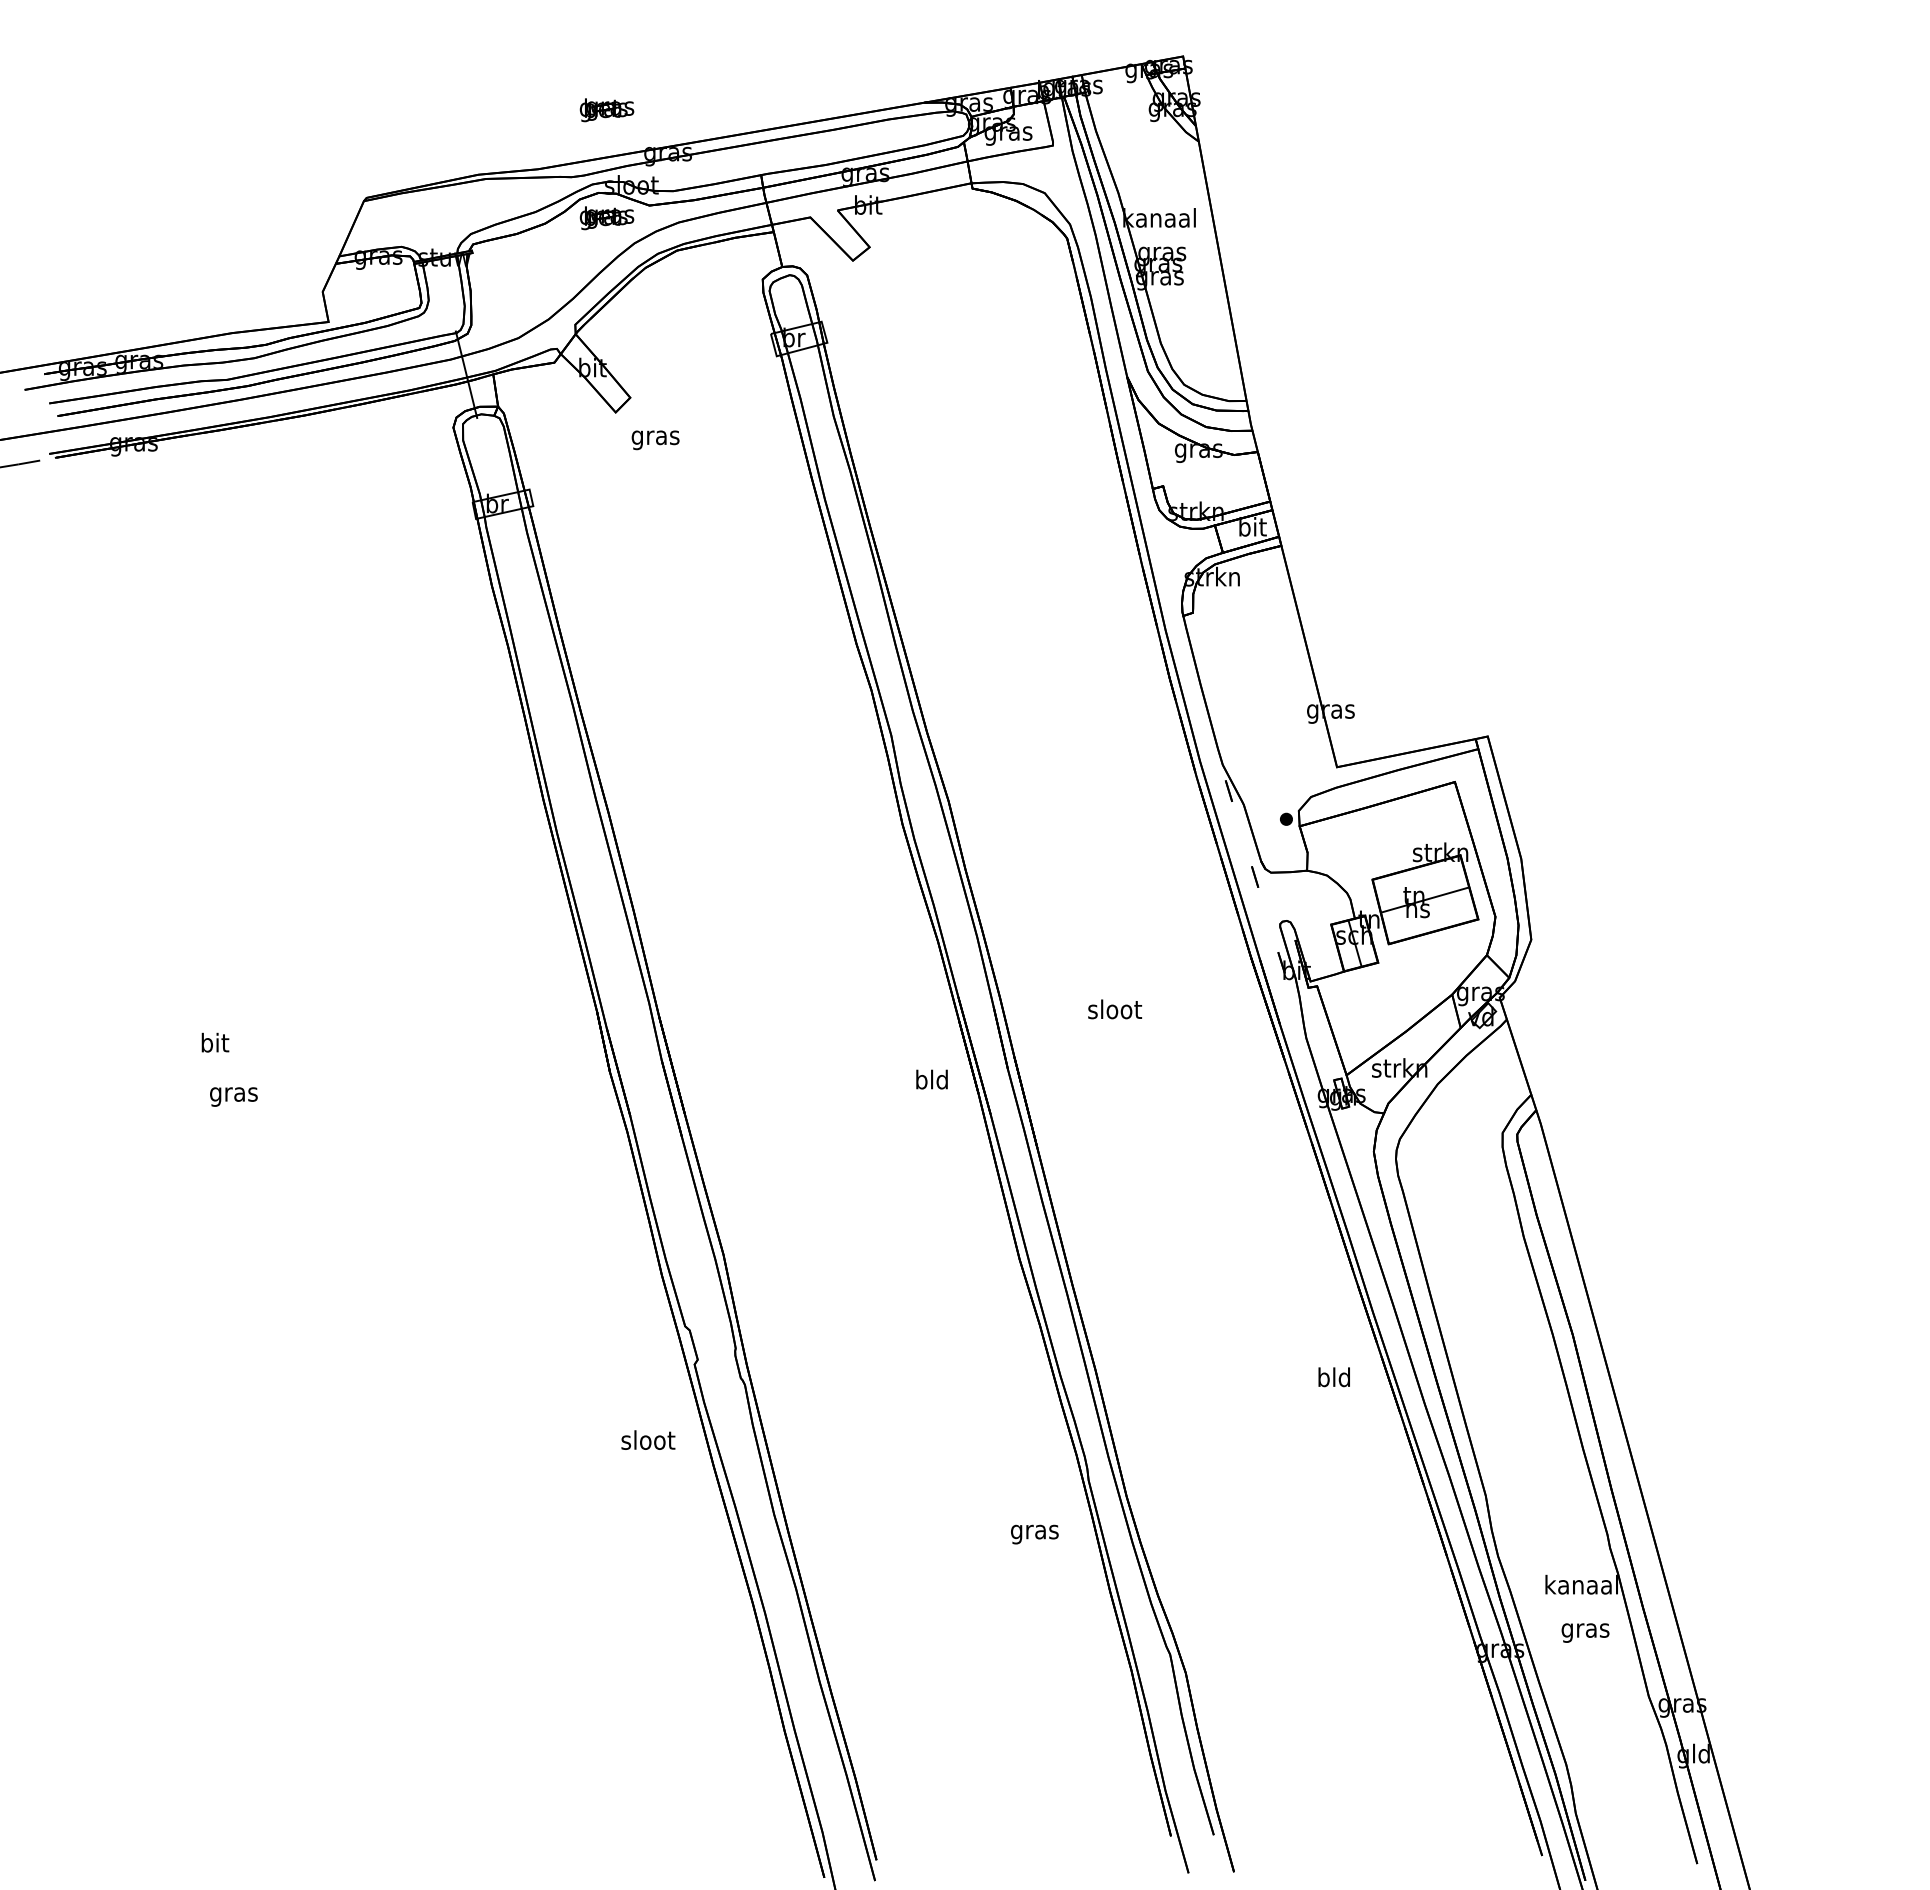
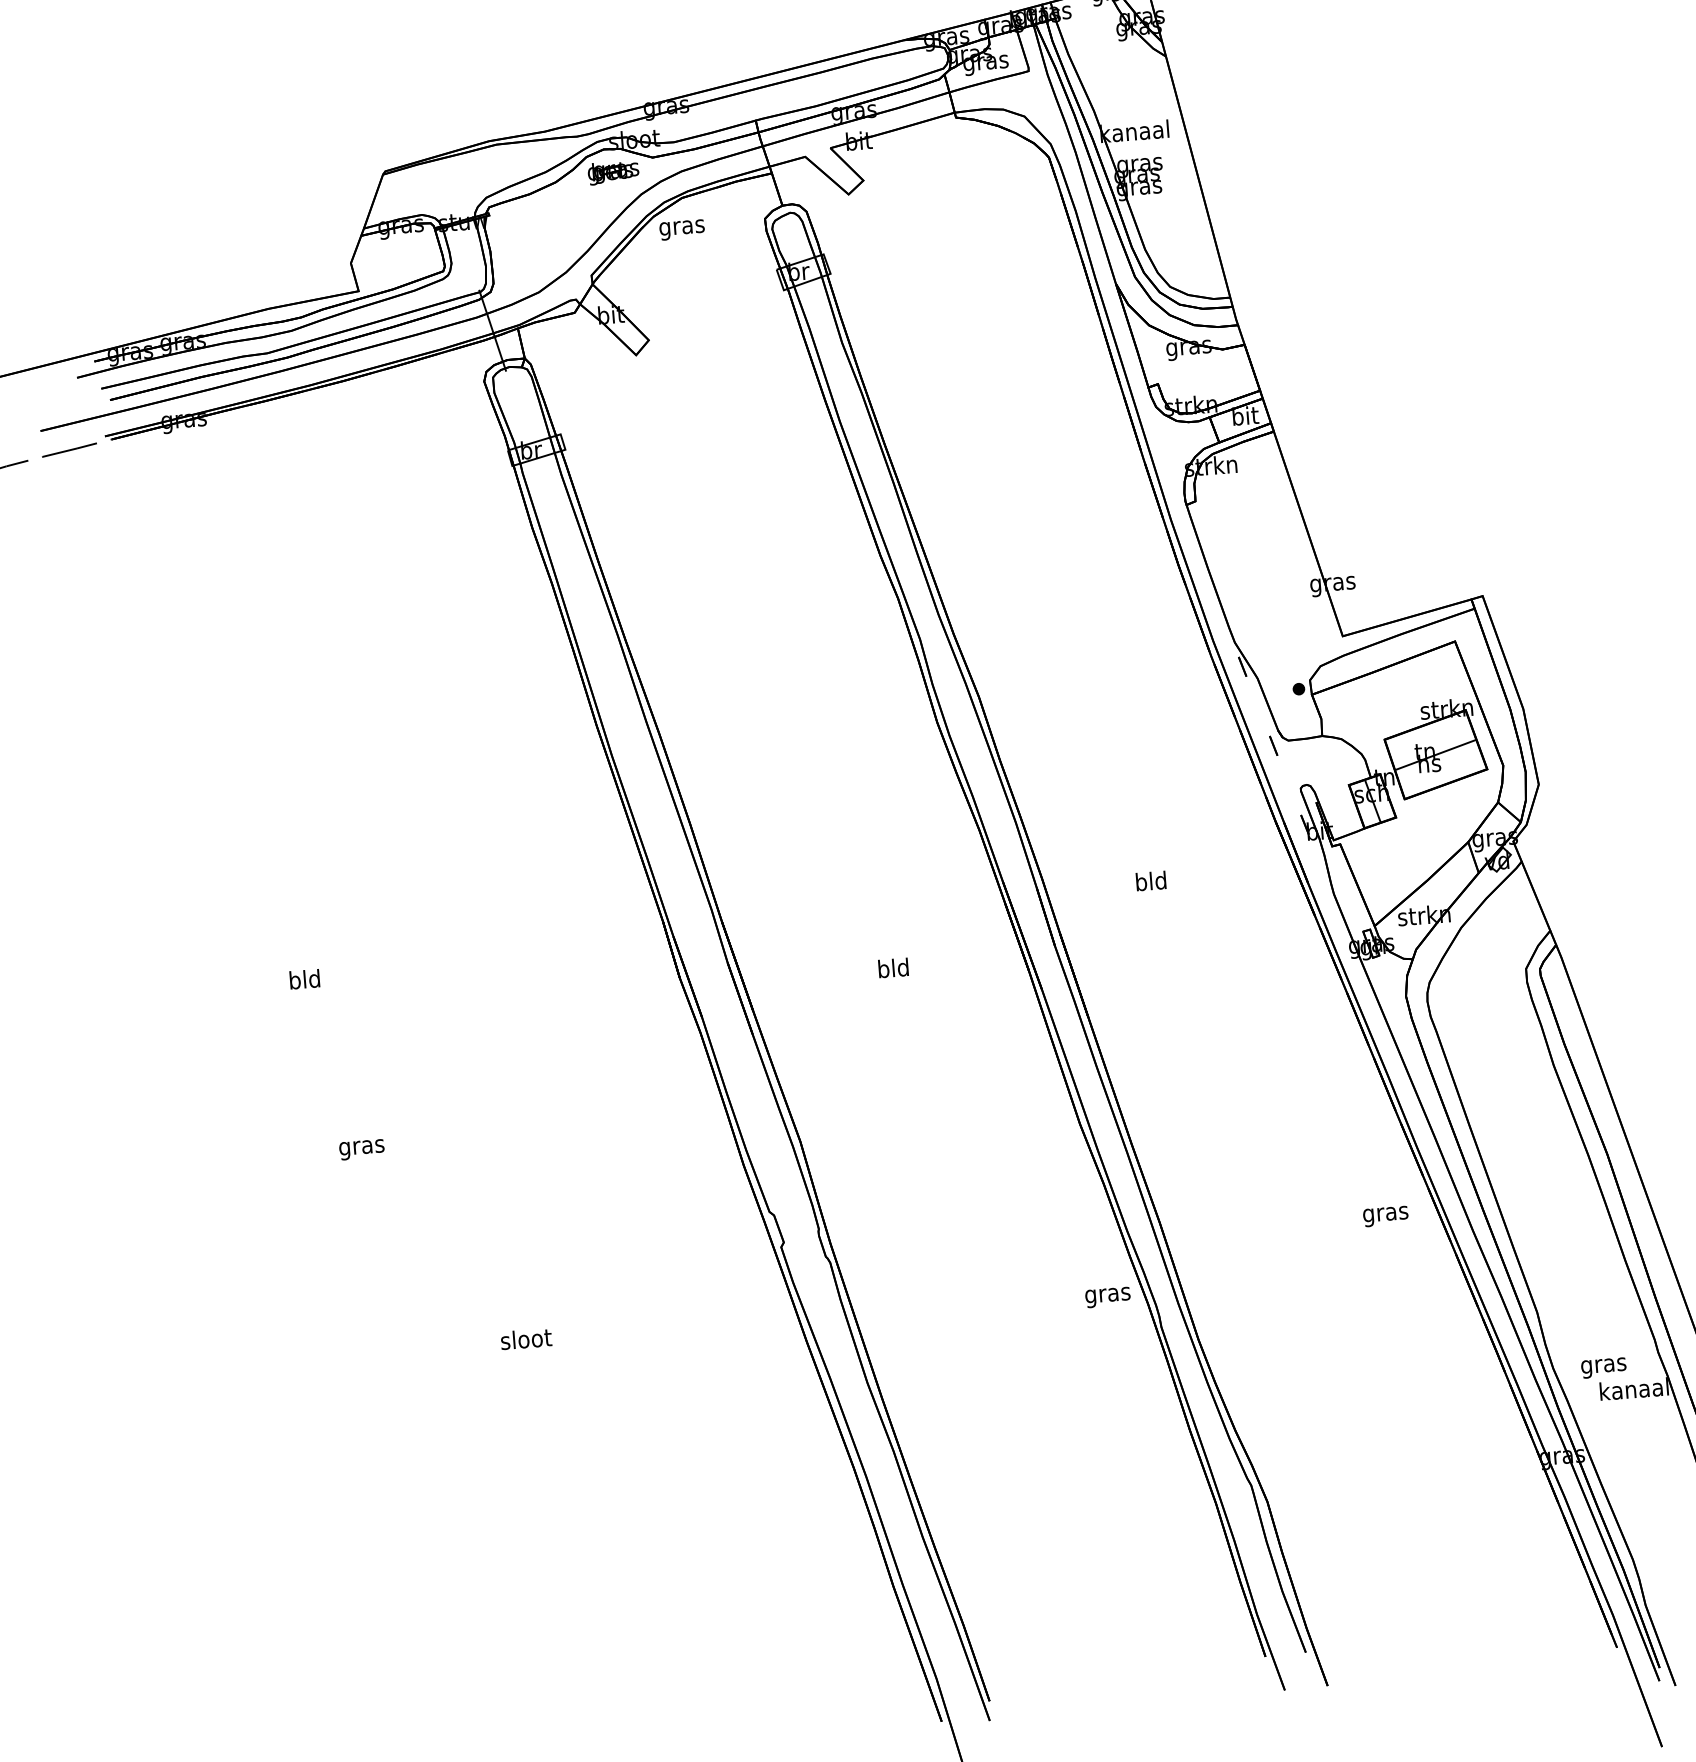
part: (606, 110) -> (605, 71), removed
text: (655, 440) -> (682, 230), moved
text: (1115, 1009) -> (1151, 881), sloot -> bld
text: (214, 1042) -> (304, 979), bit -> bld
text: (931, 1079) -> (892, 967), moved
text: (233, 1096) -> (361, 1149), moved
text: (1334, 1379) -> (1385, 1213), bld -> gras
text: (648, 1439) -> (526, 1338), moved
text: (1034, 1534) -> (1107, 1297), moved
text: (1585, 1632) -> (1603, 1367), moved

